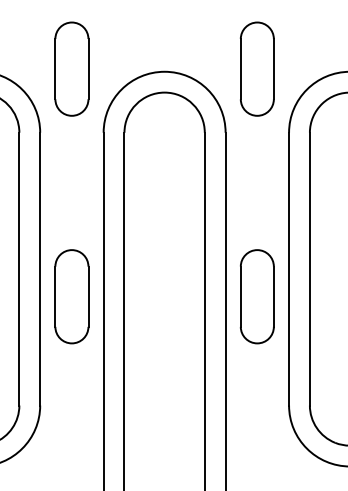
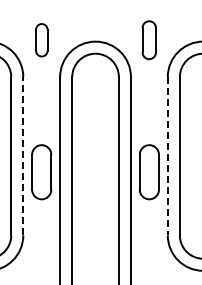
part: (71, 69) -> (41, 40), size x0.6
part: (255, 69) -> (148, 40), size x0.7
line: (40, 267) -> (23, 155), solid -> dashed
line: (288, 269) -> (167, 156), solid -> dashed

